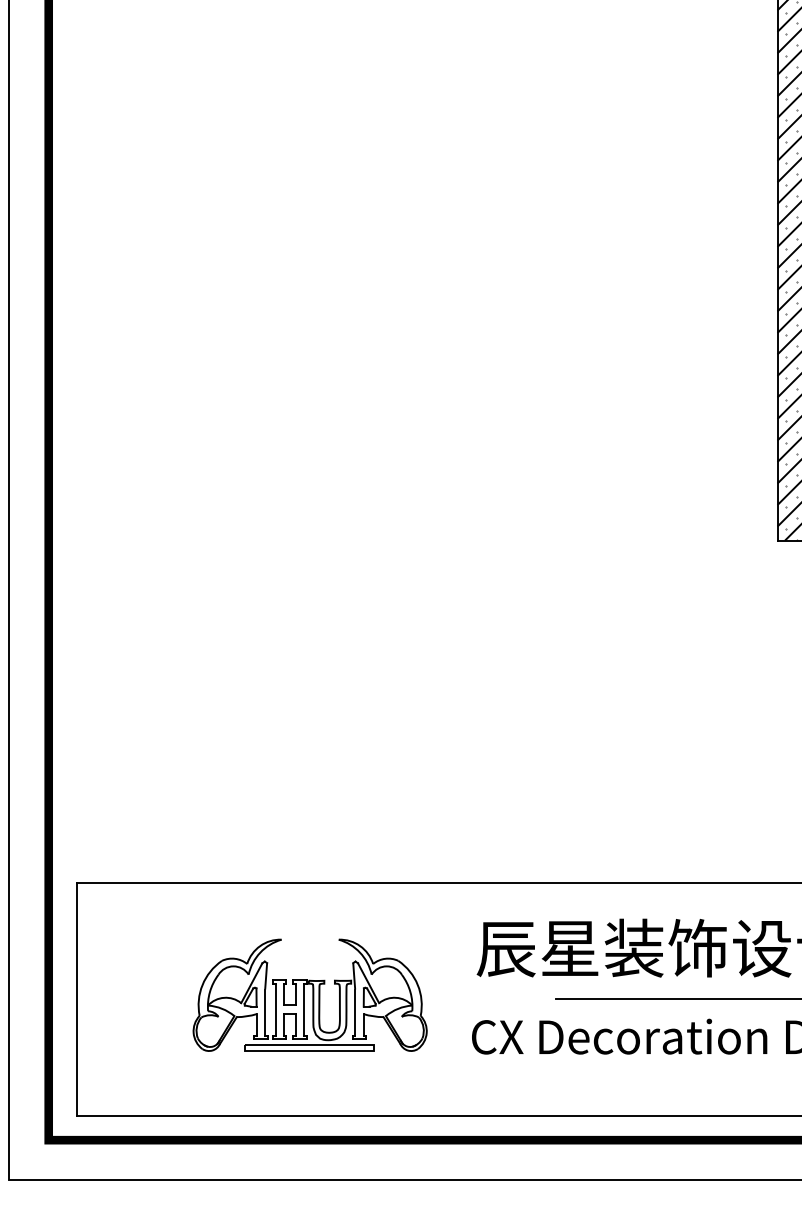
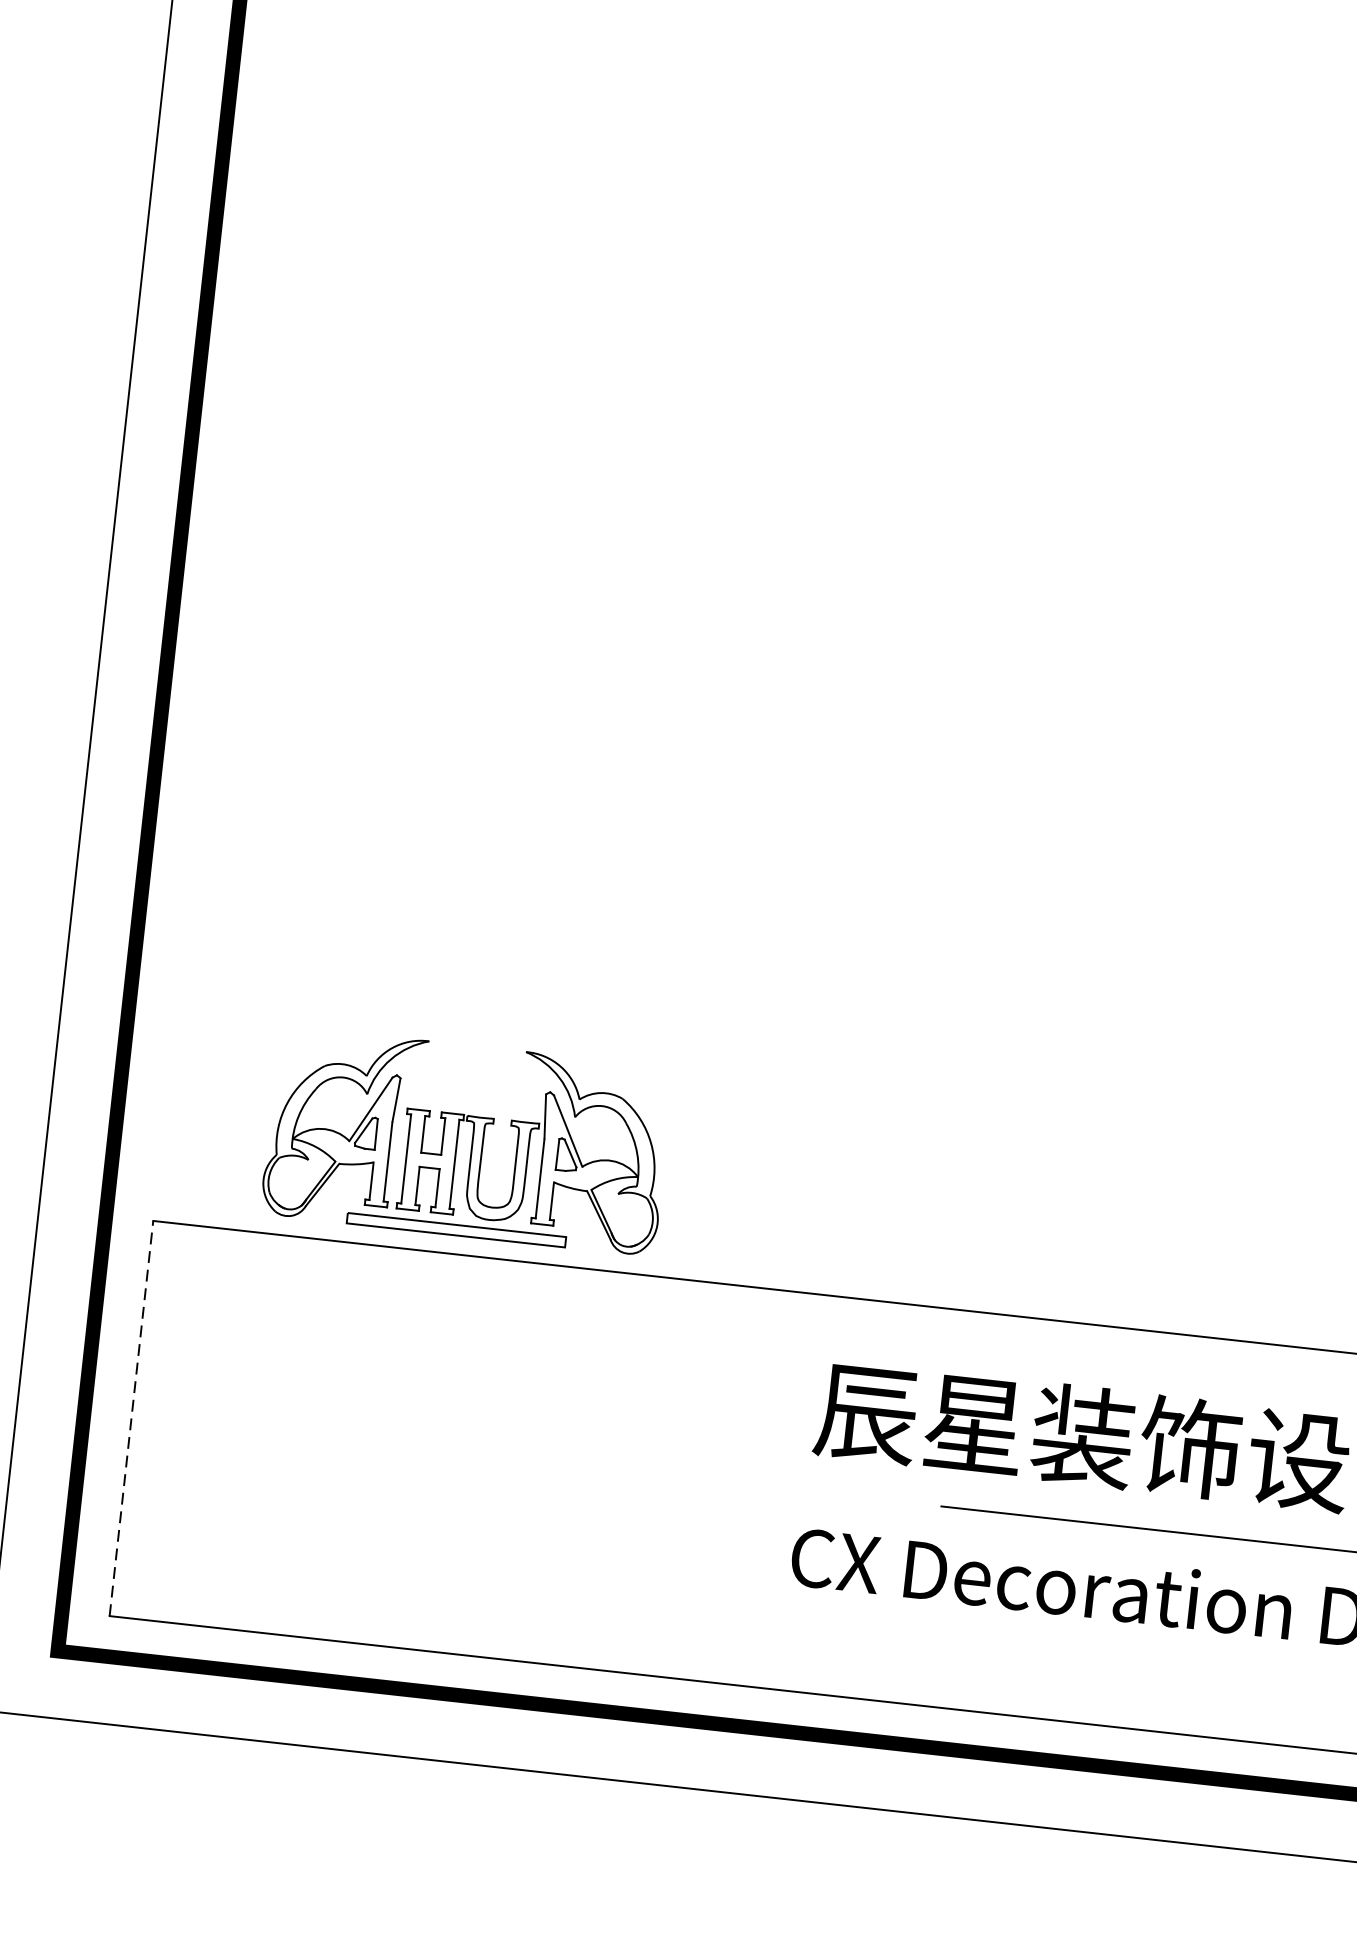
part: (309, 994) -> (466, 1139), moved
line: (76, 999) -> (131, 1418), solid -> dashed

